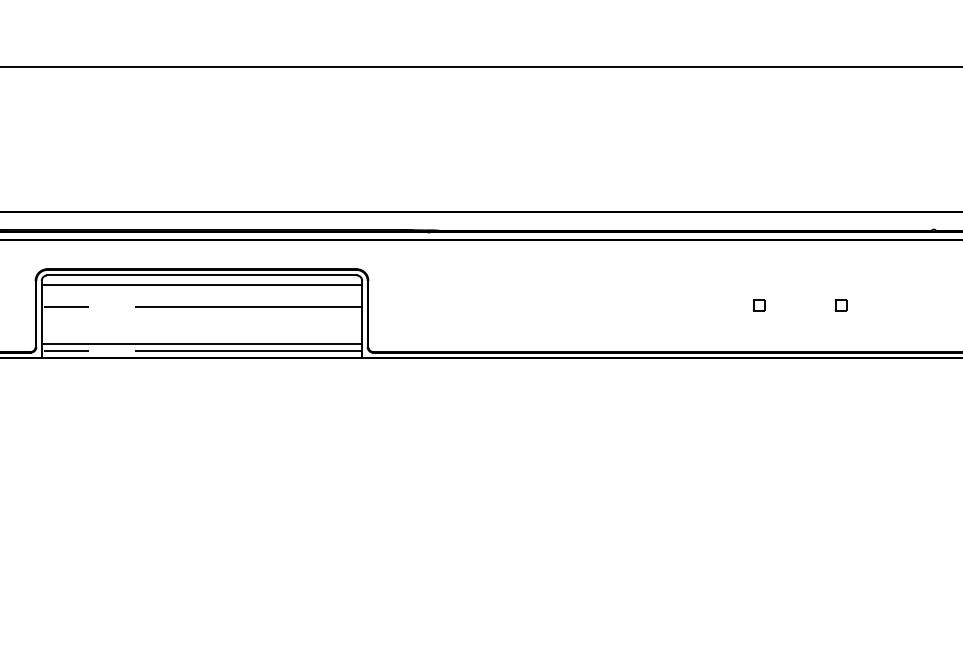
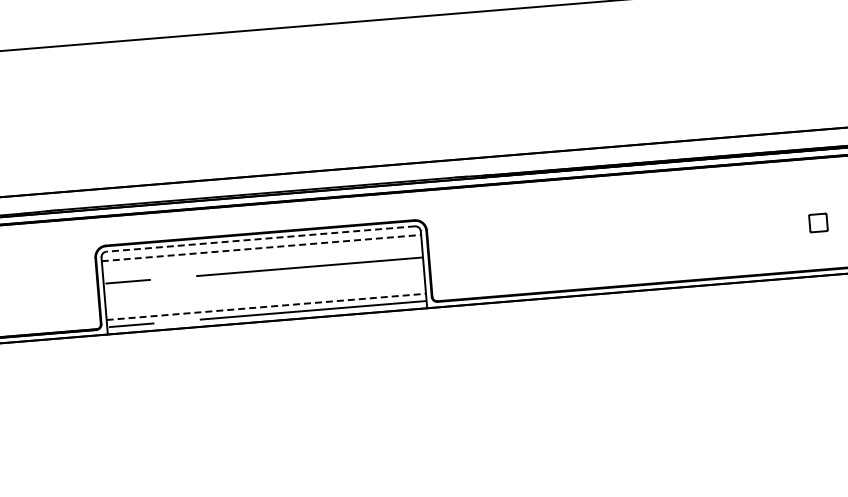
line: (202, 275) -> (261, 239), solid -> dashed
line: (202, 284) -> (261, 248), solid -> dashed
part: (758, 305) -> (817, 223), size x1.6
line: (202, 343) -> (266, 306), solid -> dashed

